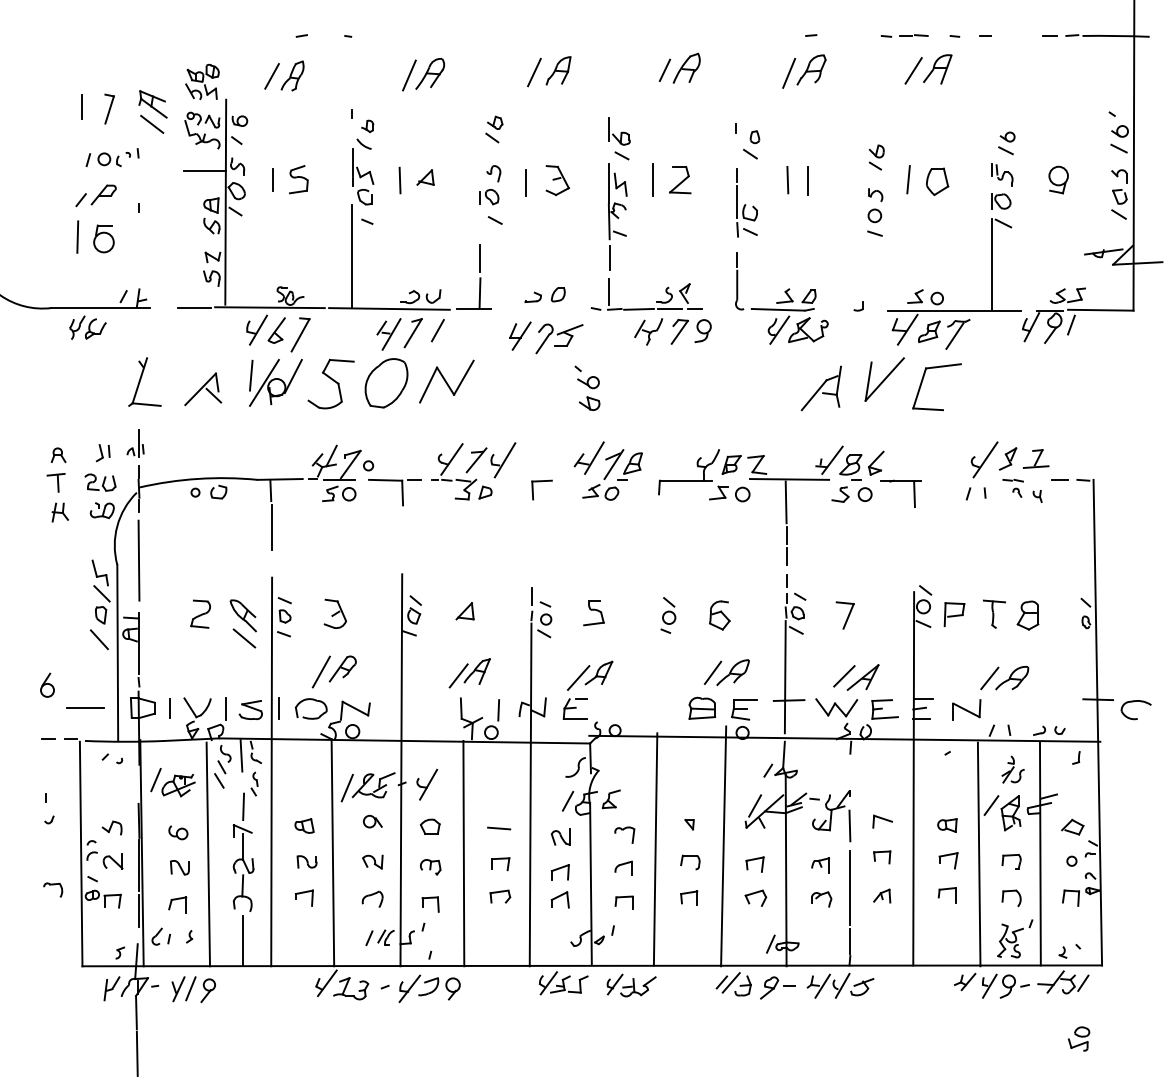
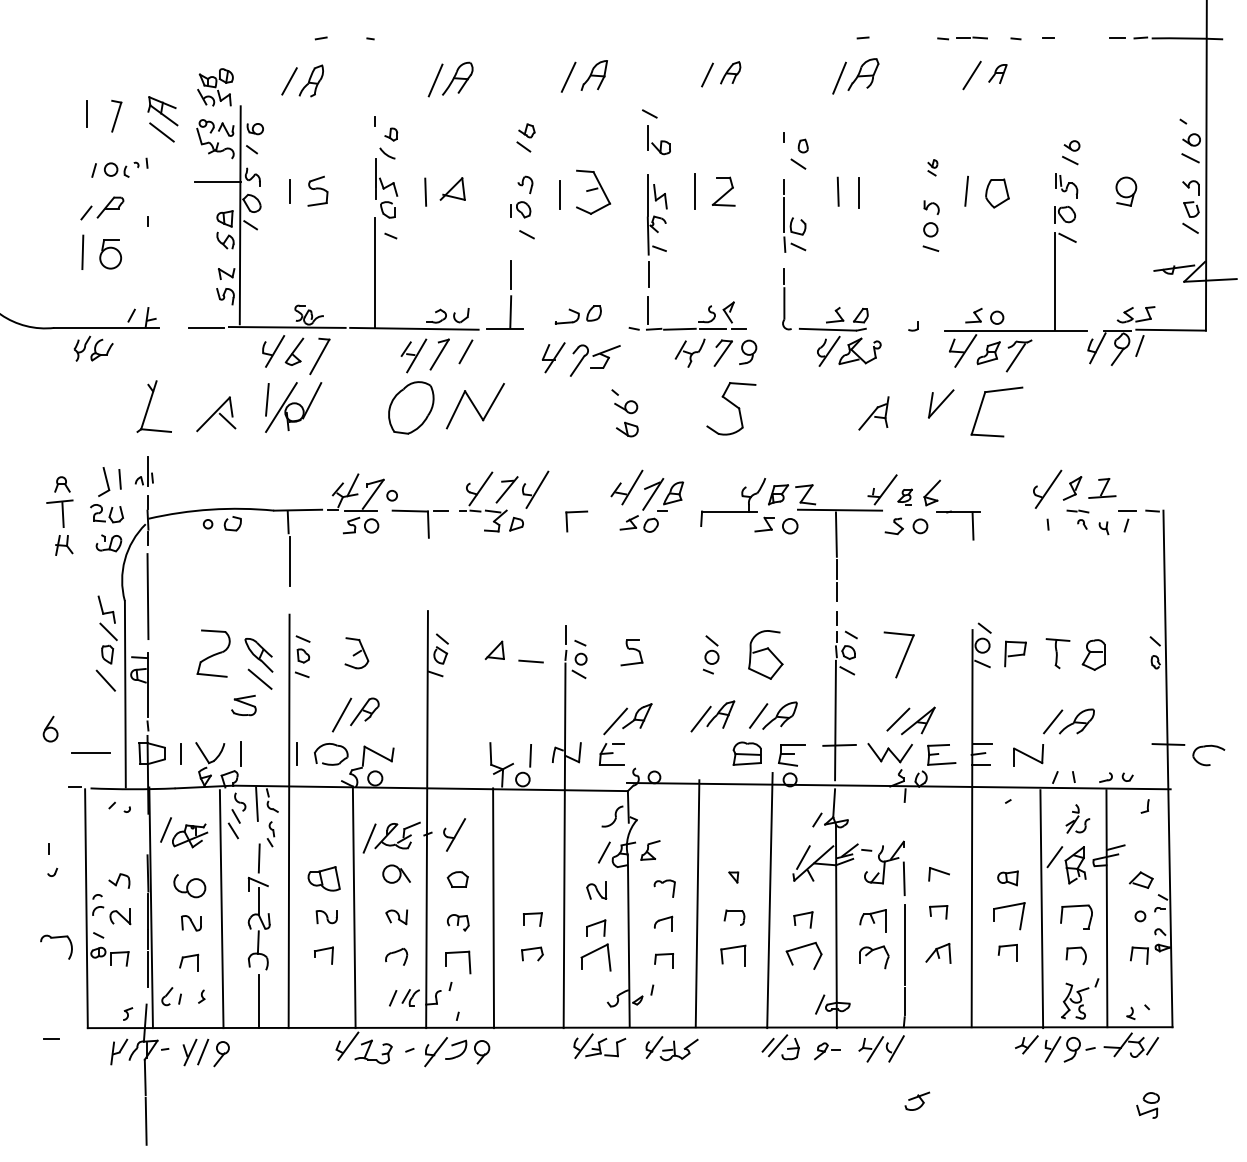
part: (686, 68) -> (730, 72), size x0.7
part: (937, 68) -> (997, 73), size x0.6
line: (621, 155) -> (649, 113), moved
part: (876, 157) -> (932, 167), size x0.6
part: (425, 177) -> (452, 188), size x1.4
part: (557, 179) -> (593, 191), size x1.4
part: (533, 297) -> (567, 316), size x1.4
part: (883, 379) -> (940, 403), size x0.6
part: (331, 383) -> (731, 408), moved
part: (821, 388) -> (873, 413), size x0.7
part: (102, 452) -> (109, 481), size x1.6
part: (850, 467) -> (904, 497), size x0.6
part: (55, 482) -> (59, 513), size x1.4
line: (968, 493) -> (1126, 525), moved
part: (200, 614) -> (213, 653), size x1.6
part: (719, 615) -> (765, 654), size x1.6
part: (845, 615) -> (899, 654), size x1.6
part: (469, 673) -> (712, 716), moved
part: (250, 710) -> (243, 705), moved
line: (48, 739) -> (51, 1038), moved
part: (372, 821) -> (396, 874), size x1.4
part: (304, 825) -> (323, 878), size x1.6
line: (498, 828) -> (530, 661), moved
part: (178, 832) -> (189, 885), size x1.6
part: (947, 860) -> (1008, 915), size x1.6
part: (1010, 861) -> (1075, 916), size x1.6
part: (821, 865) -> (873, 920), size x1.4
part: (53, 889) -> (56, 946), size x1.6
part: (882, 896) -> (938, 953), size x1.4
part: (688, 898) -> (732, 955), size x1.4
part: (756, 898) -> (804, 955), size x1.6
part: (821, 898) -> (874, 956), size x1.4
part: (560, 899) -> (596, 957), size x1.6
part: (429, 904) -> (457, 962), size x1.4
part: (861, 986) -> (916, 1100), moved
part: (777, 988) -> (827, 1051), size x0.7

